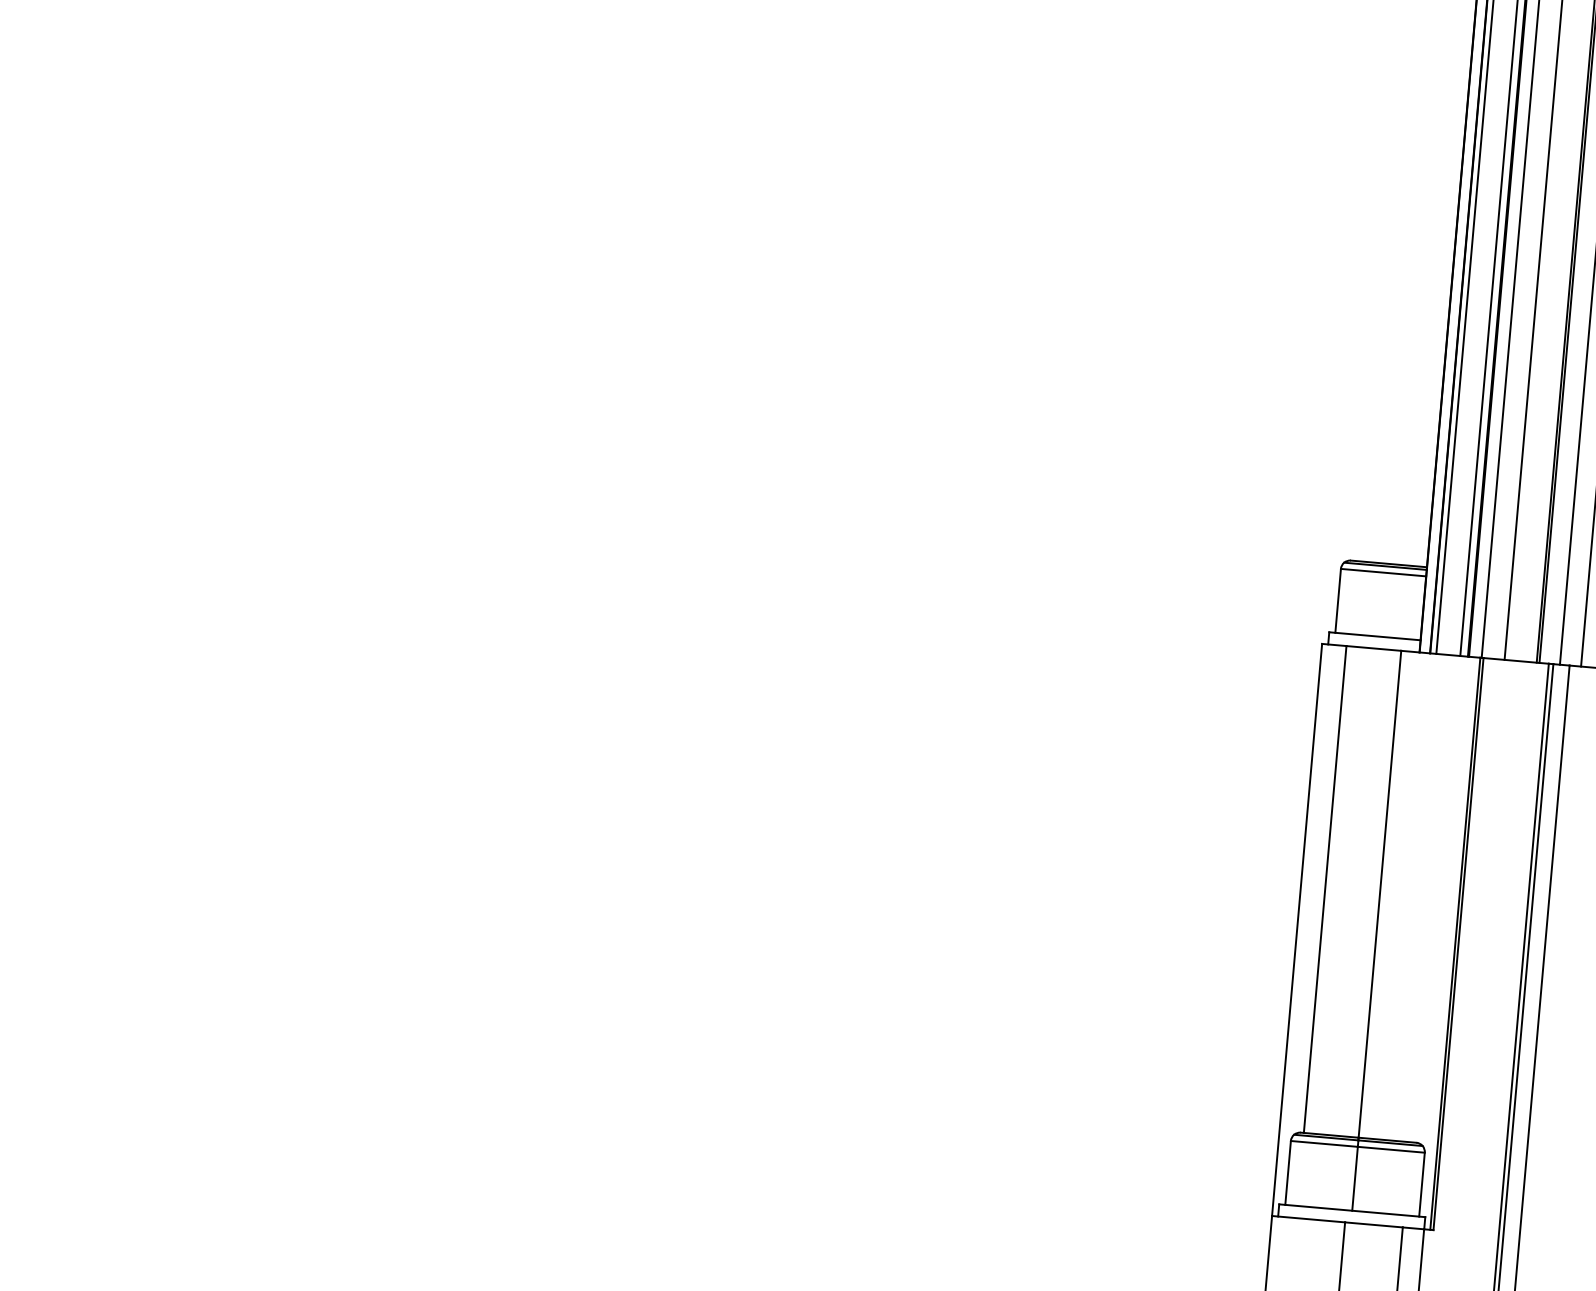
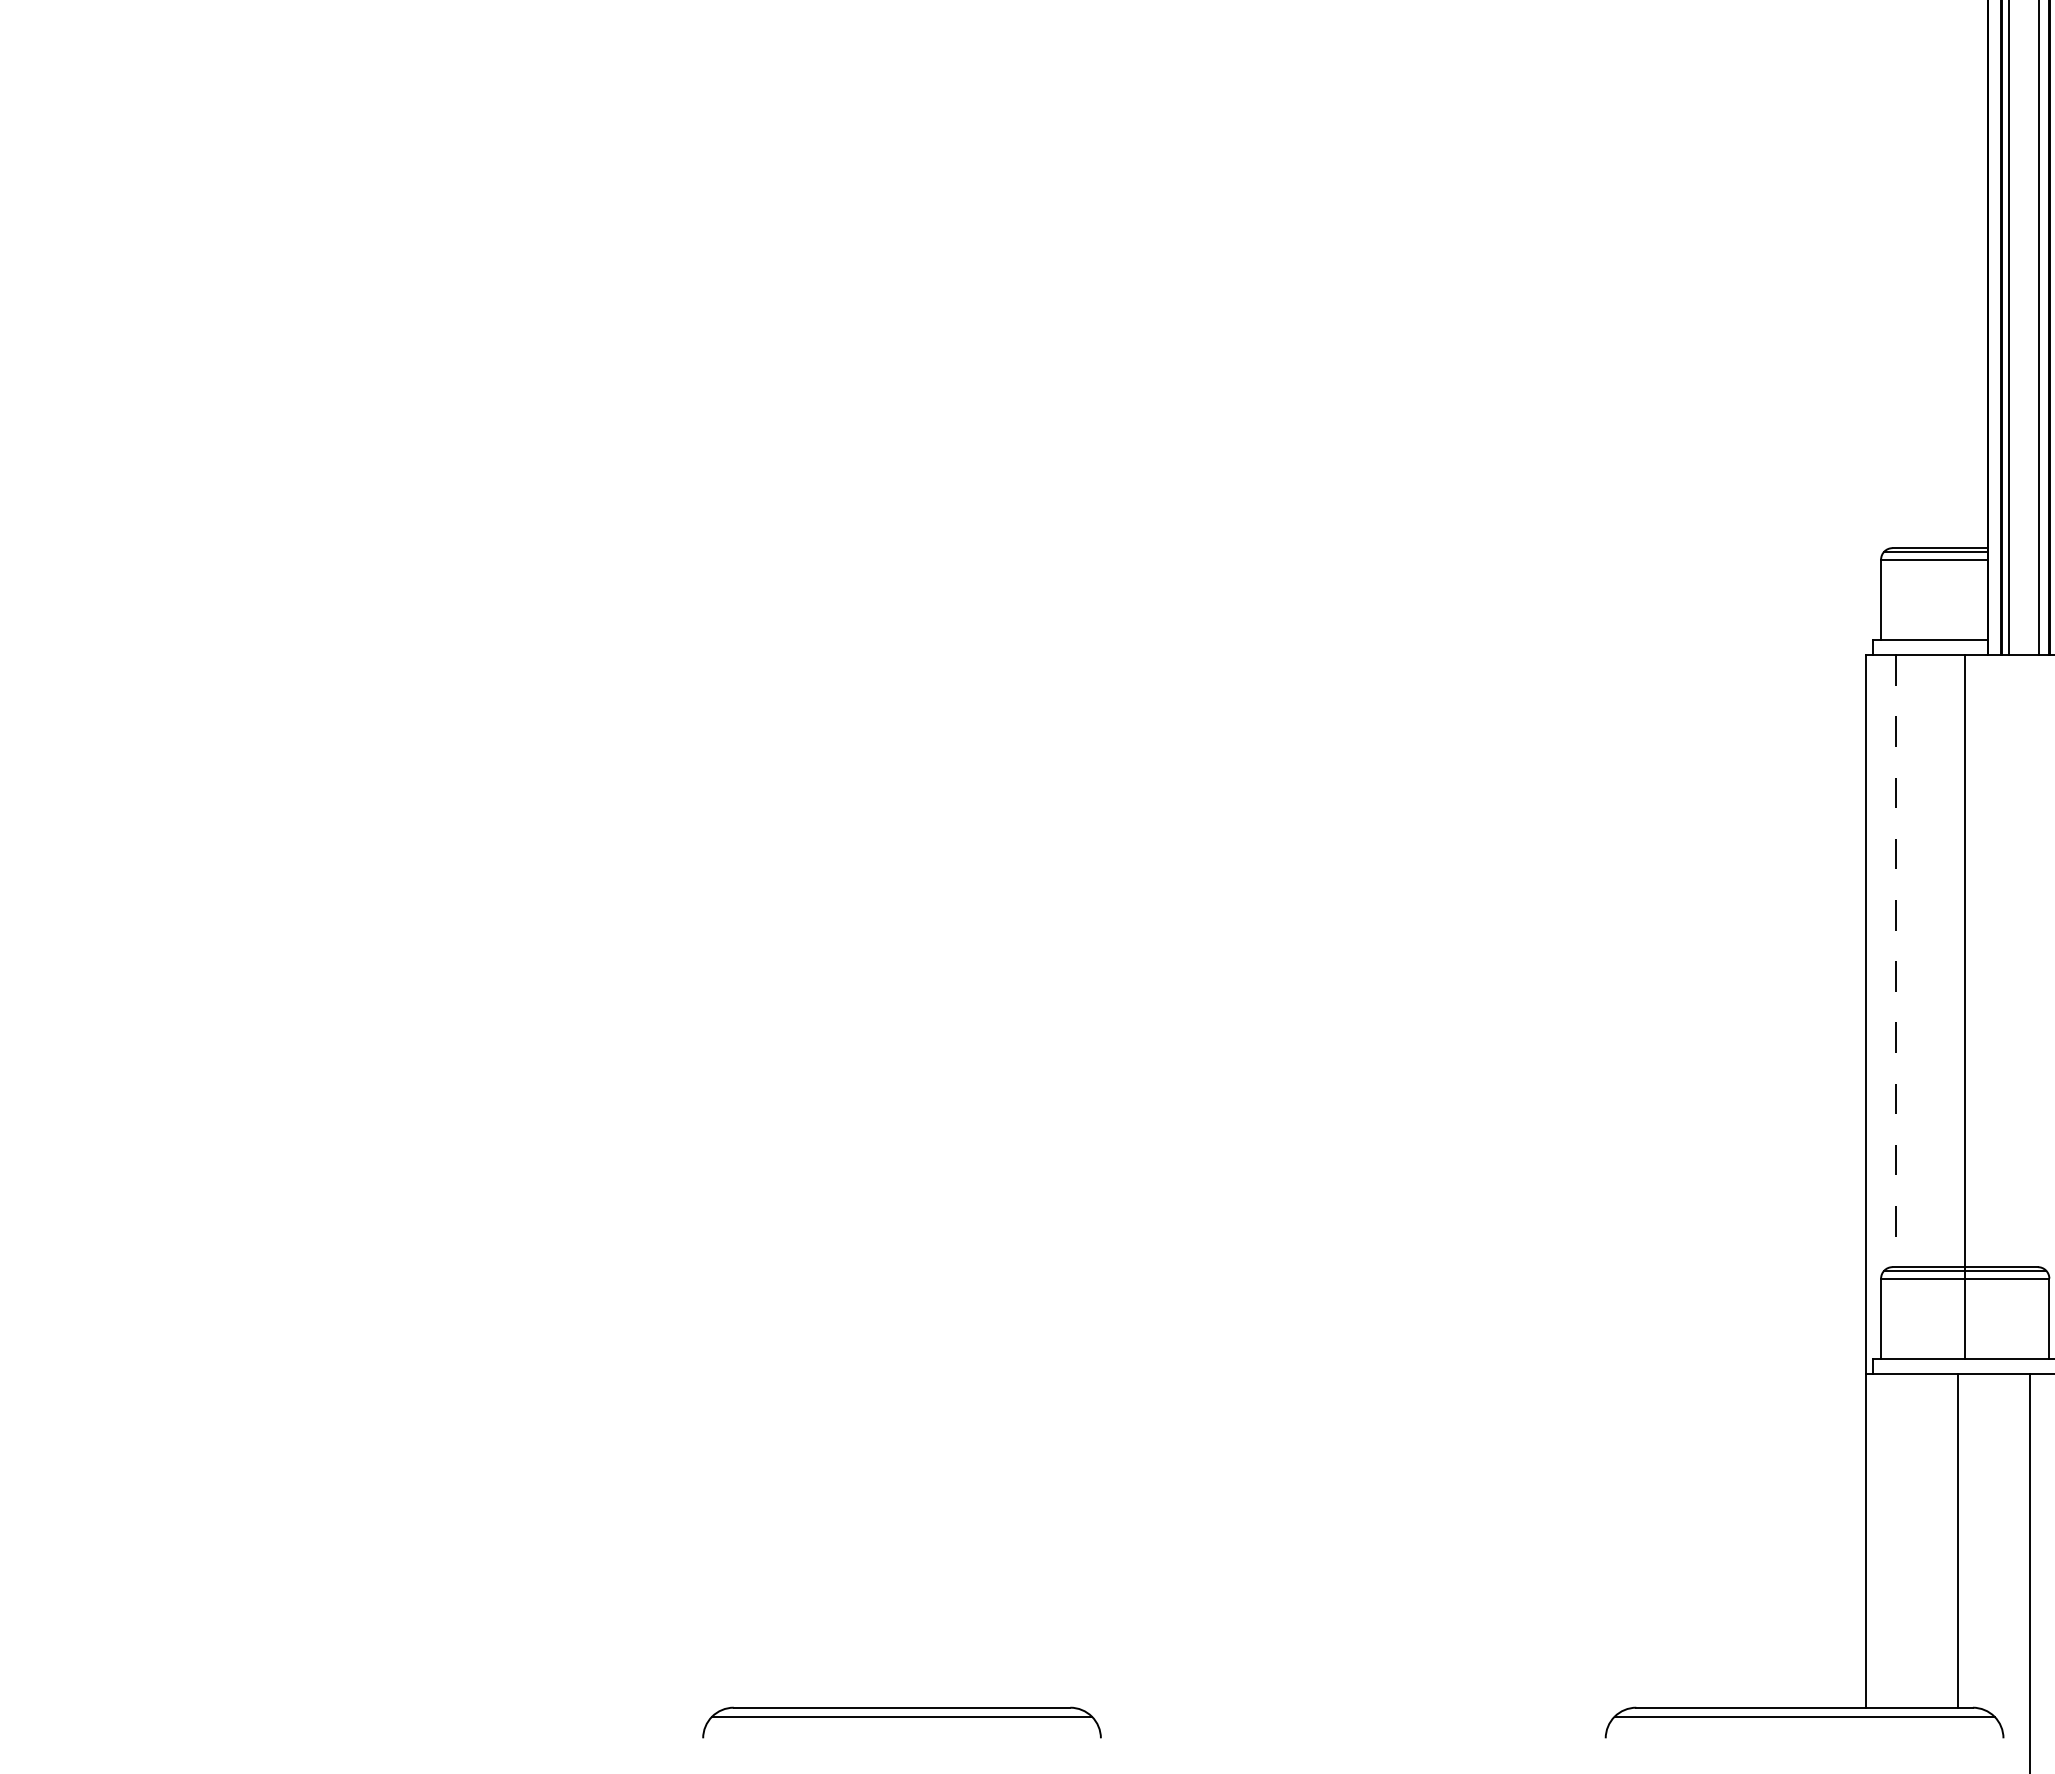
line: (1325, 889) -> (1896, 961), solid -> dashed

